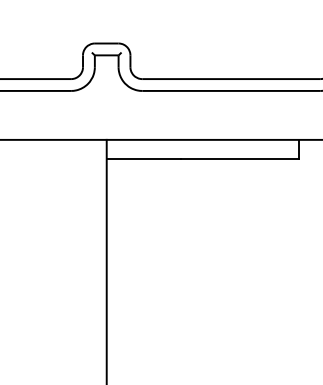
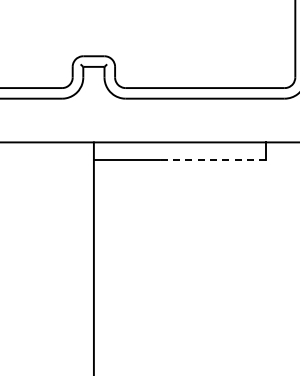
line: (239, 159) -> (212, 159), solid -> dashed

